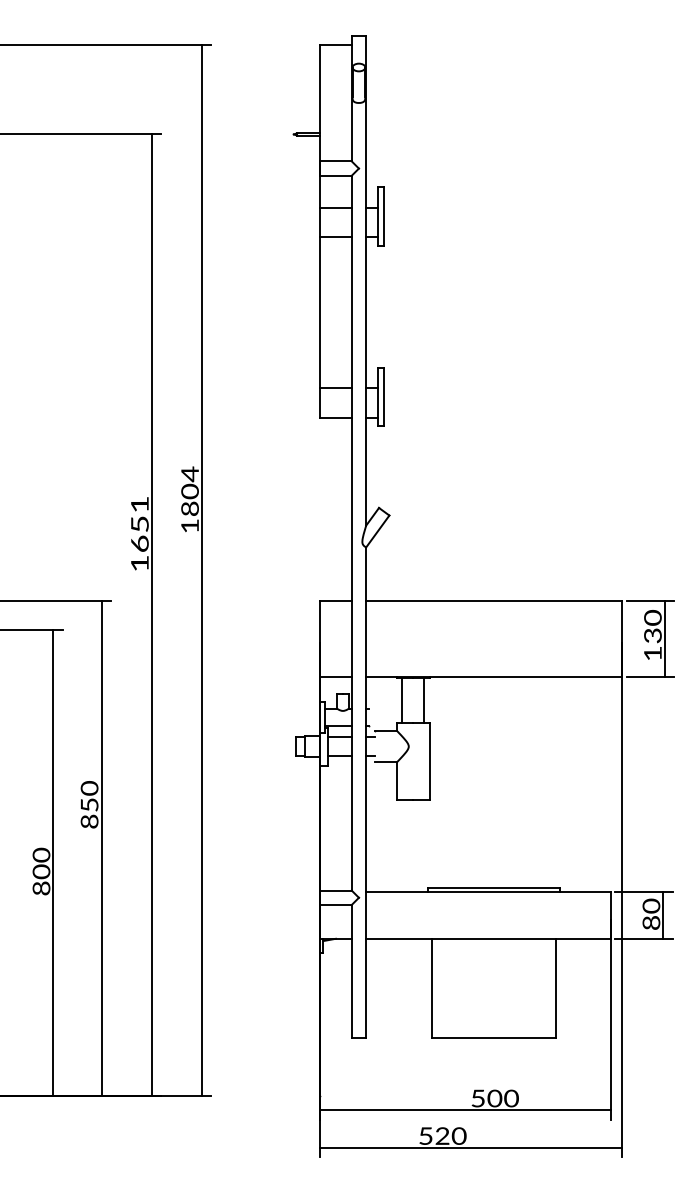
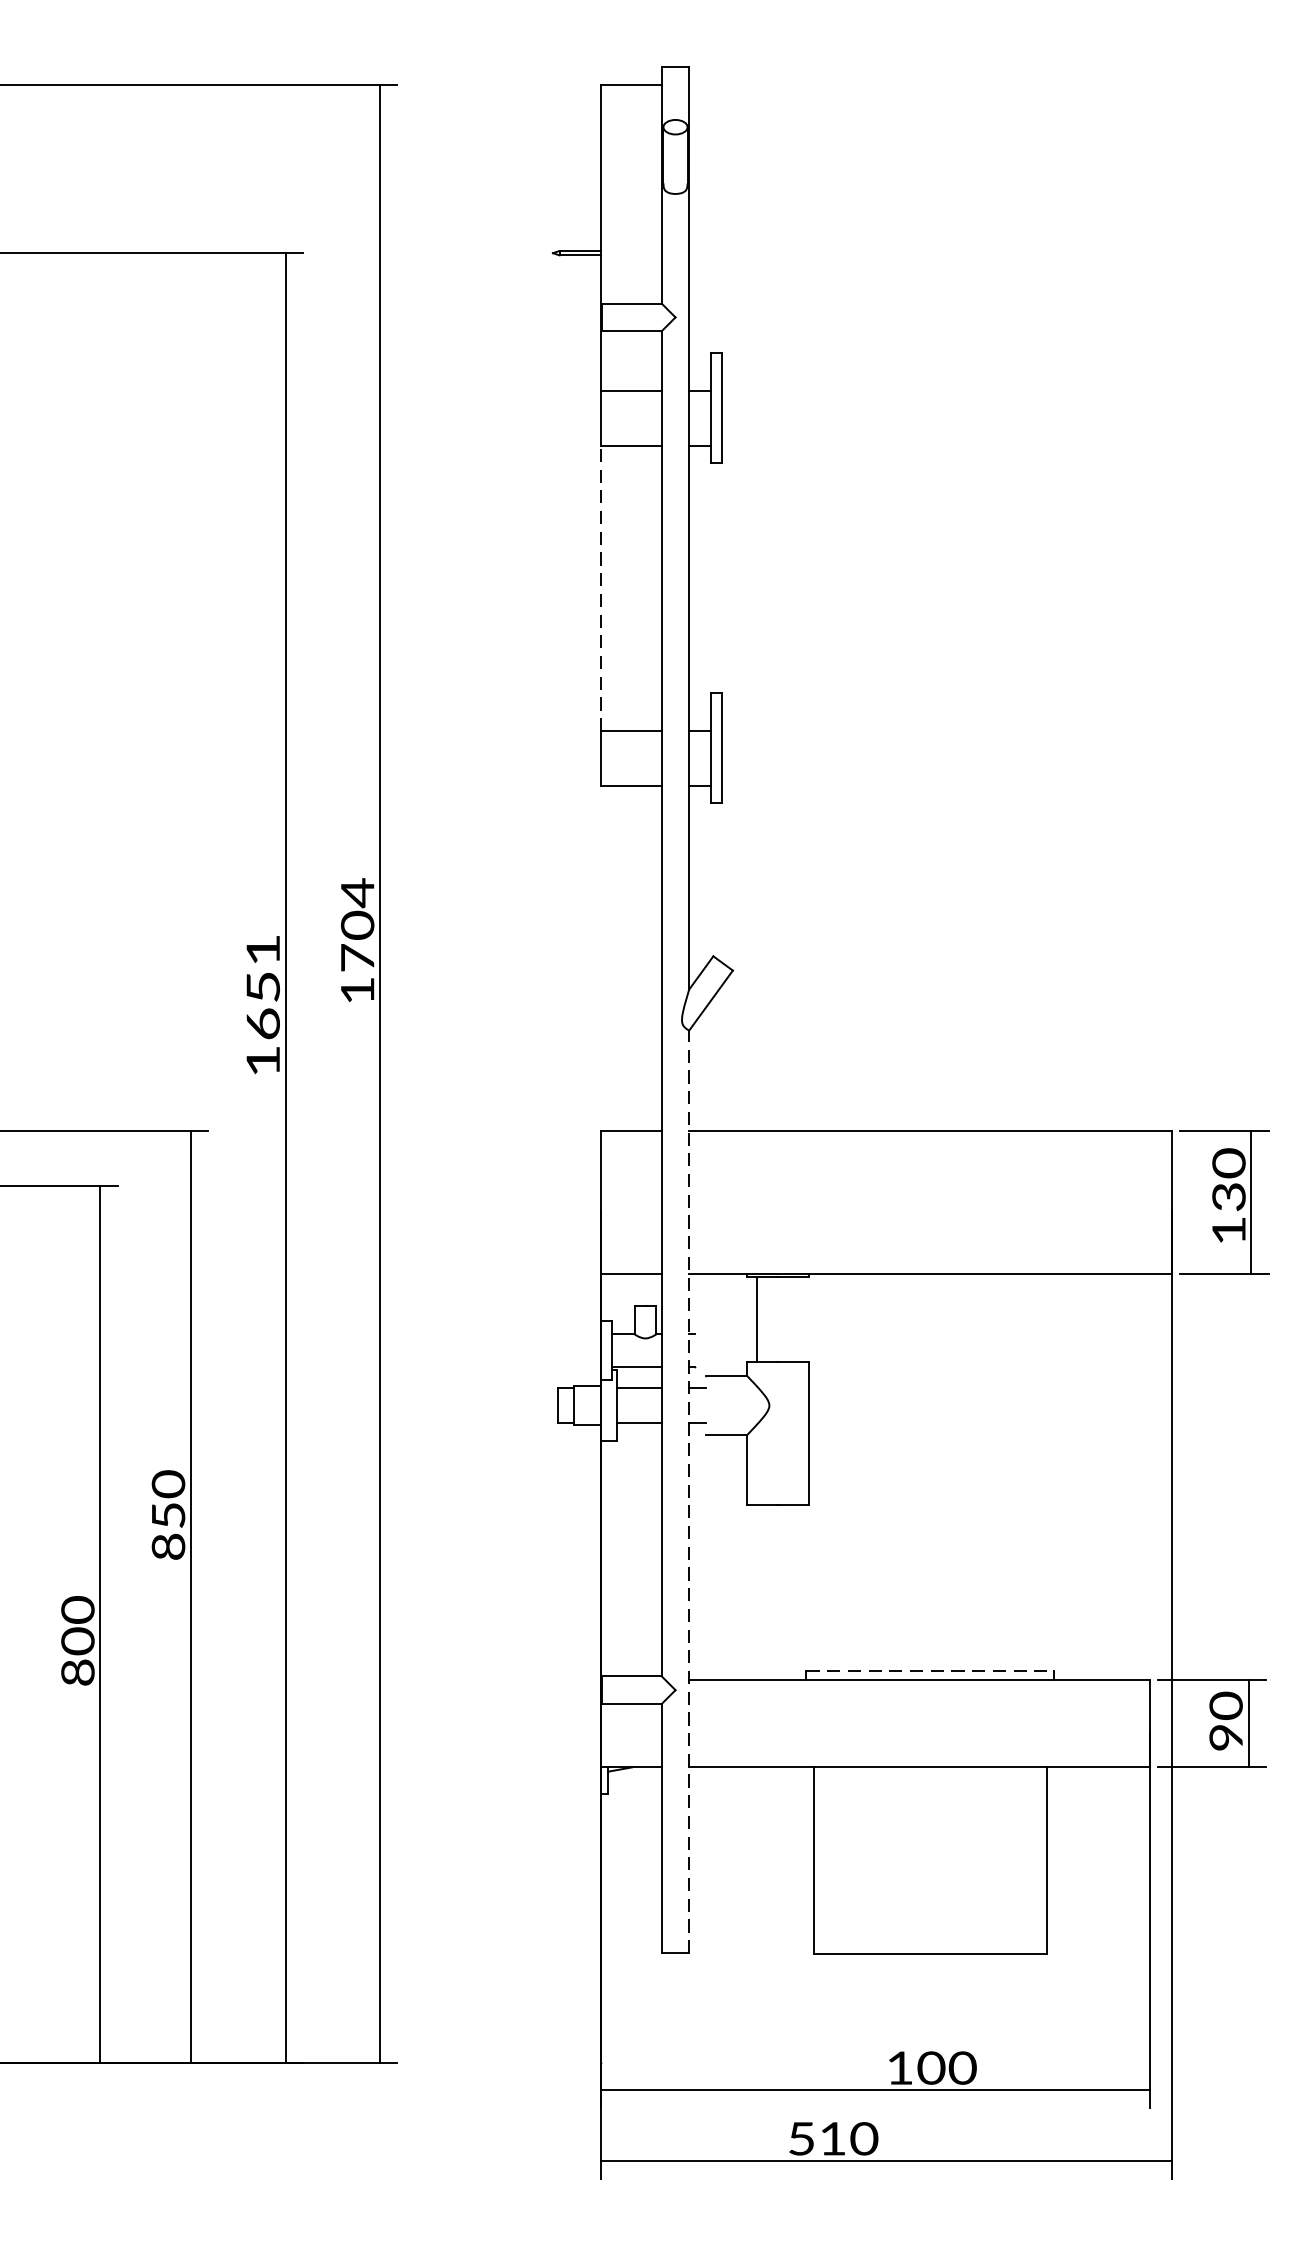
line: (319, 312) -> (601, 588), solid -> dashed
text: (189, 508) -> (356, 957), 1804 -> 1704
line: (424, 700) -> (798, 1318), removed
line: (366, 791) -> (689, 1490), solid -> dashed
line: (494, 887) -> (930, 1670), solid -> dashed
text: (652, 922) -> (1228, 1736), 80 -> 90
text: (477, 1098) -> (898, 2068), 500 -> 100
text: (442, 1135) -> (832, 2137), 520 -> 510

